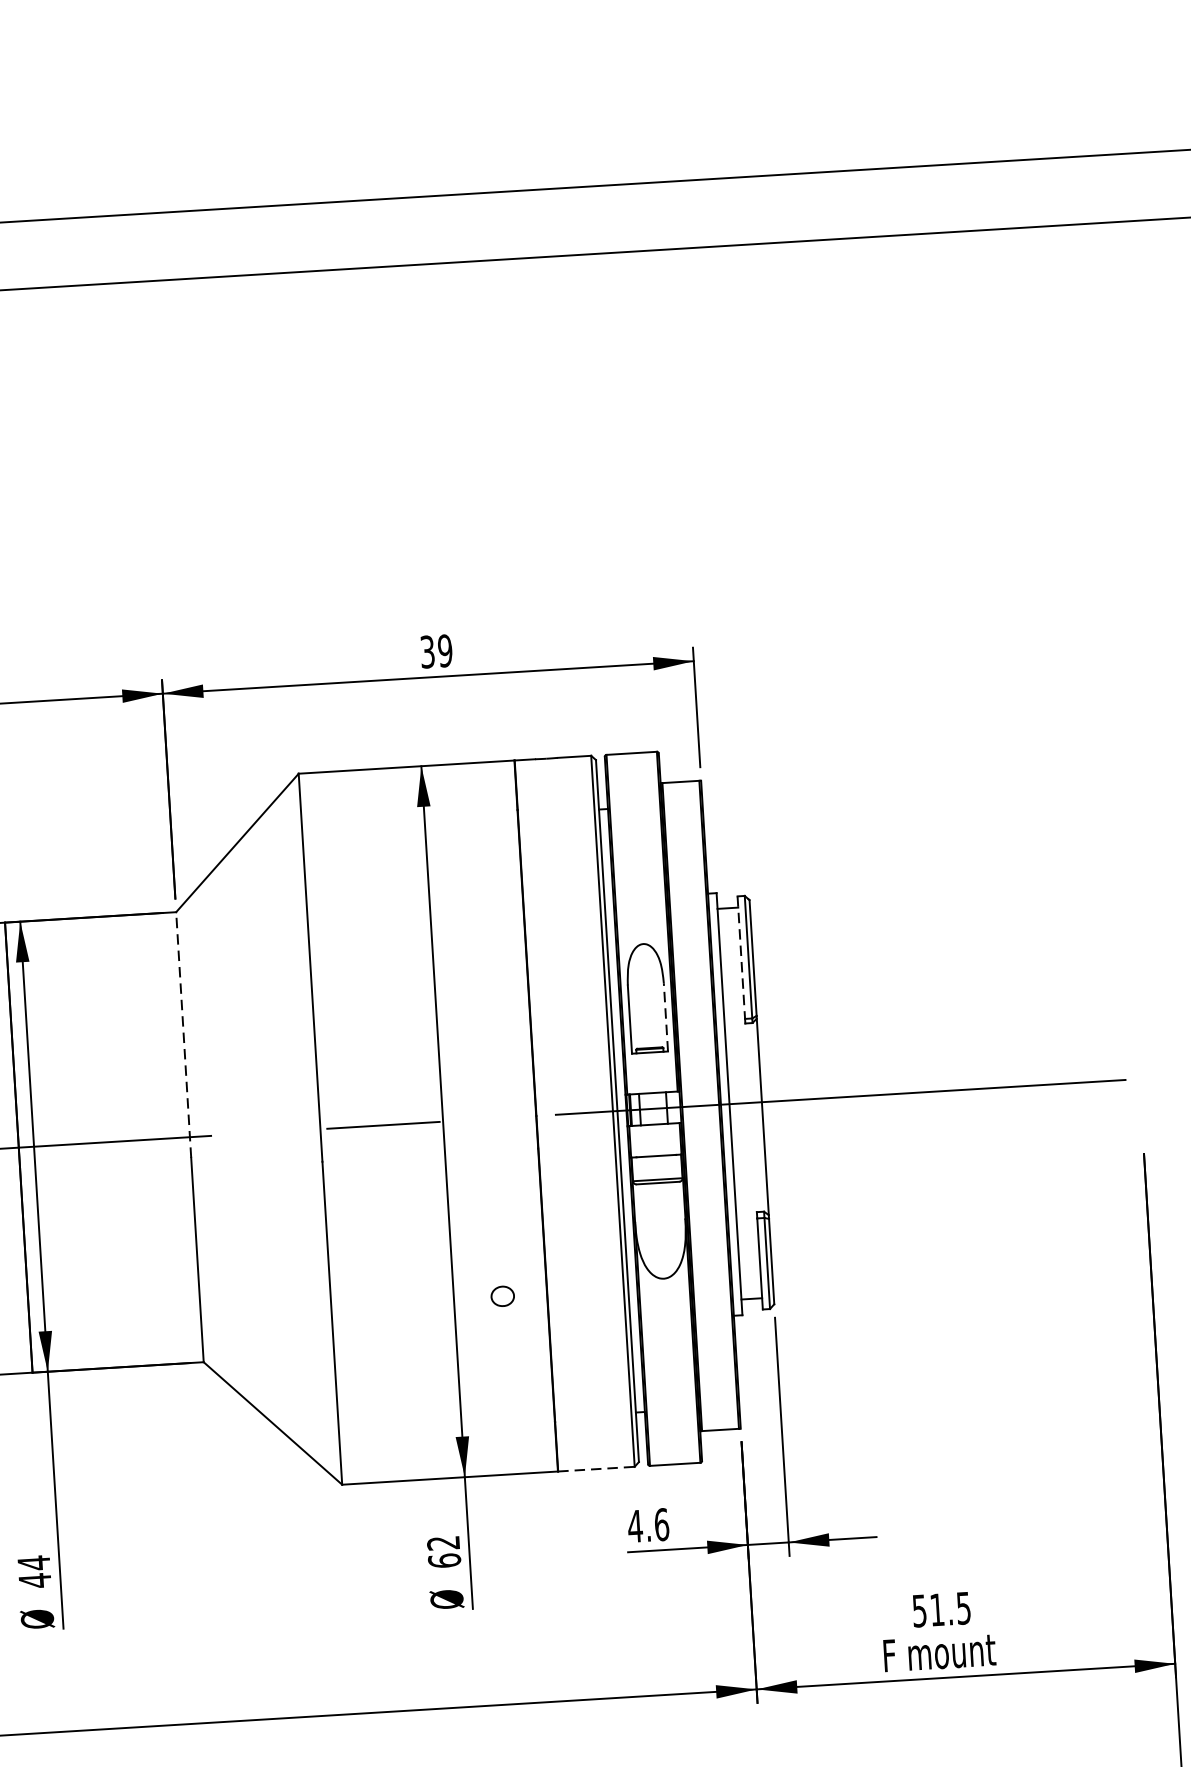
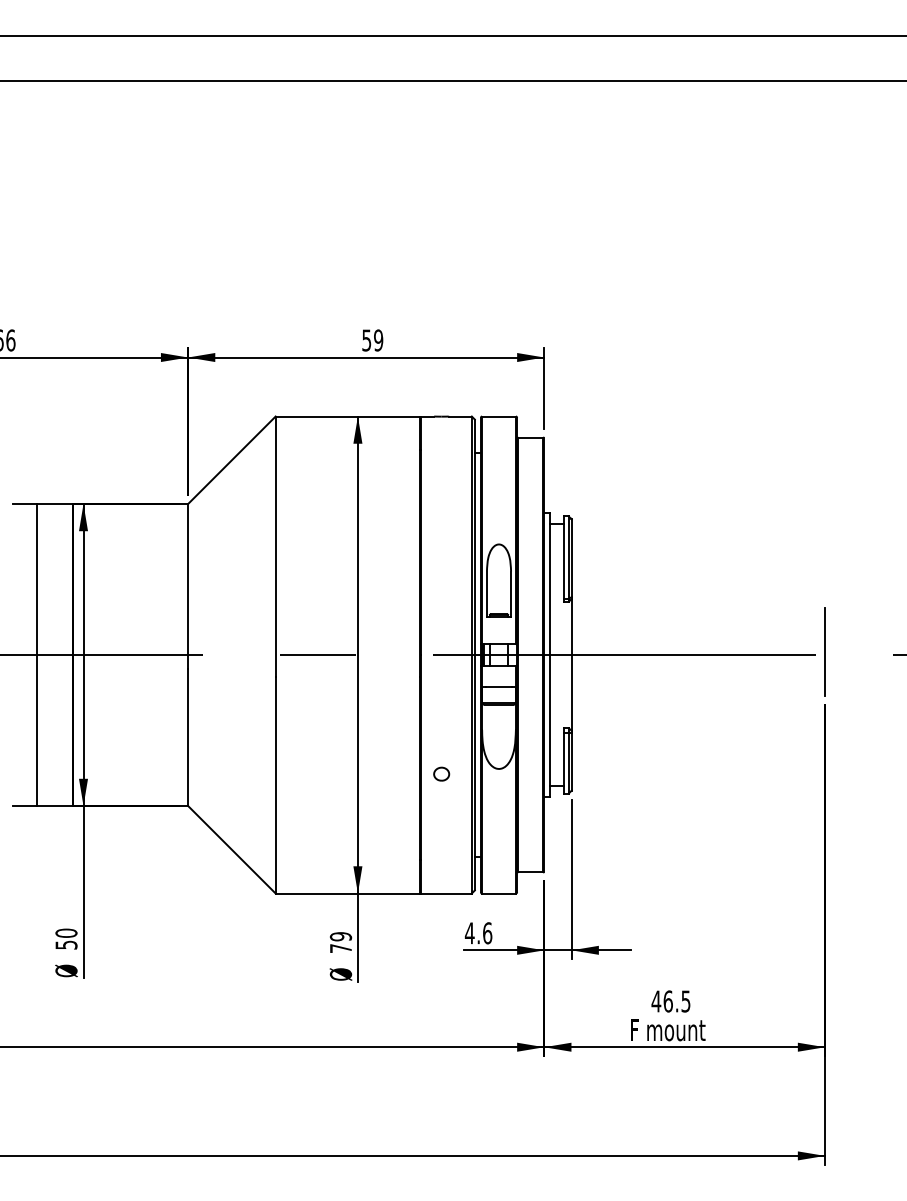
text: (427, 650) -> (366, 339), 39 -> 59
line: (740, 959) -> (563, 558), dashed -> solid
line: (666, 1017) -> (511, 594), dashed -> solid
line: (184, 1033) -> (188, 585), dashed -> solid
line: (1138, 1073) -> (824, 651), added
part: (502, 1295) -> (441, 773), moved
line: (596, 1469) -> (446, 893), dashed -> solid
text: (443, 1551) -> (340, 942), 62 -> 79
text: (34, 1572) -> (66, 939), 44 -> 50
text: (927, 1610) -> (661, 1001), 51.5 -> 46.5

